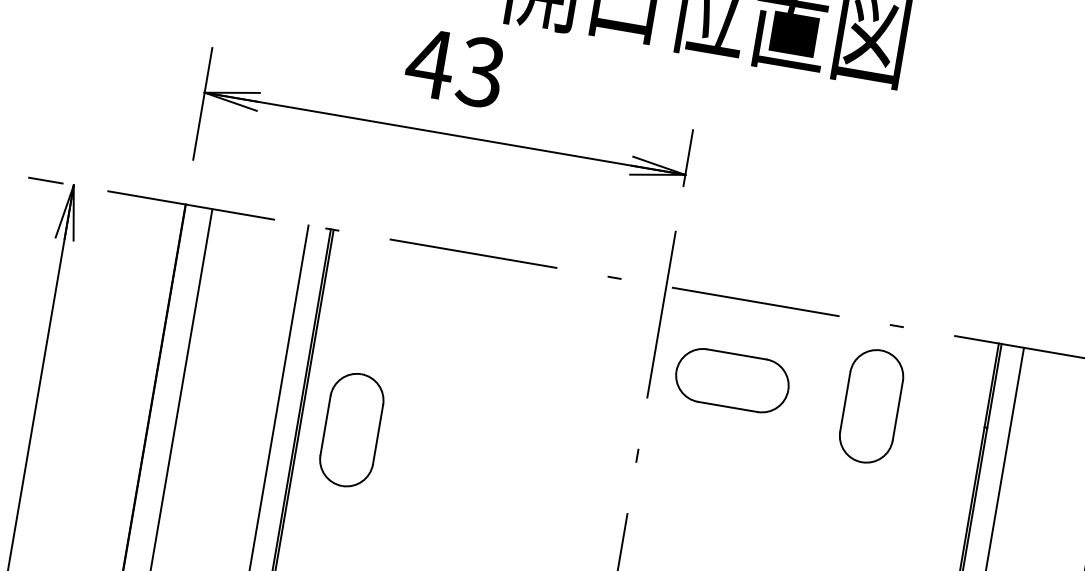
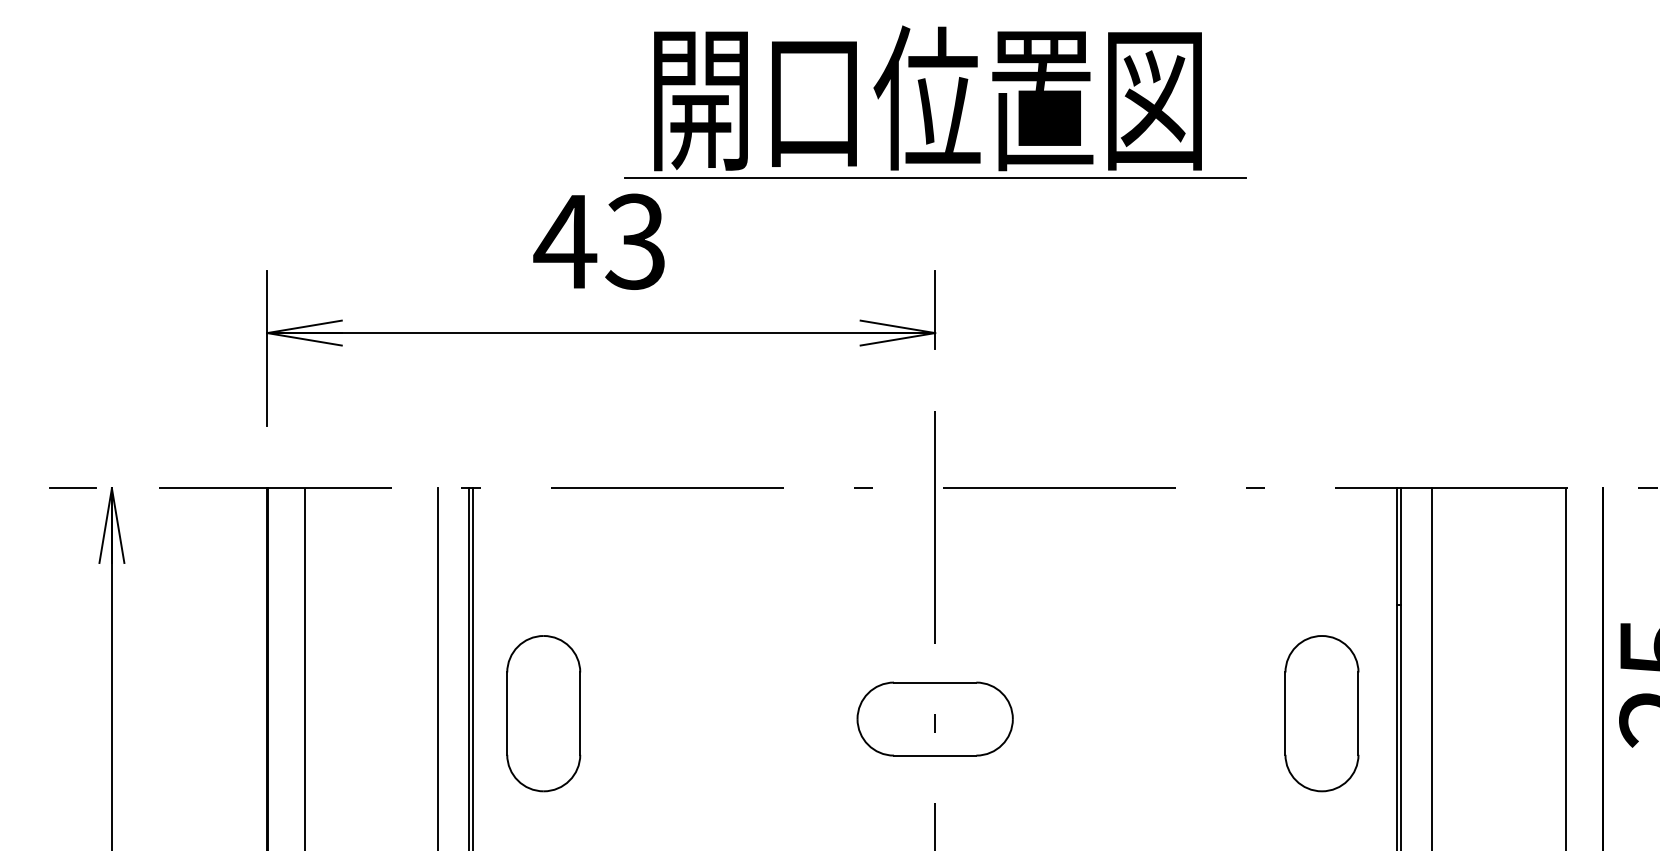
line: (704, 62) -> (934, 177), added
part: (731, 380) -> (934, 718), moved
part: (871, 406) -> (1321, 713), moved
part: (351, 429) -> (543, 713), moved

